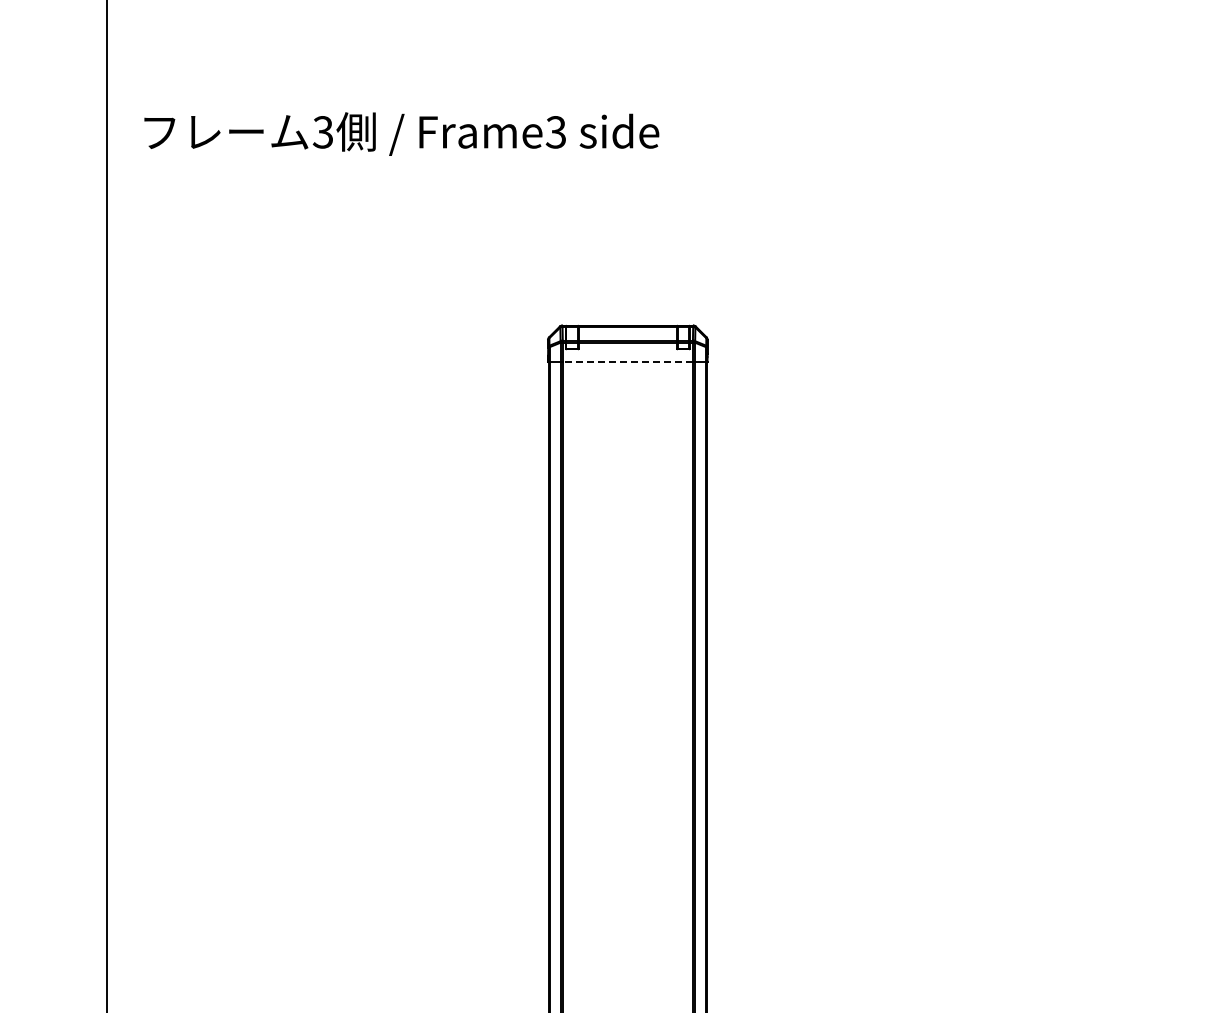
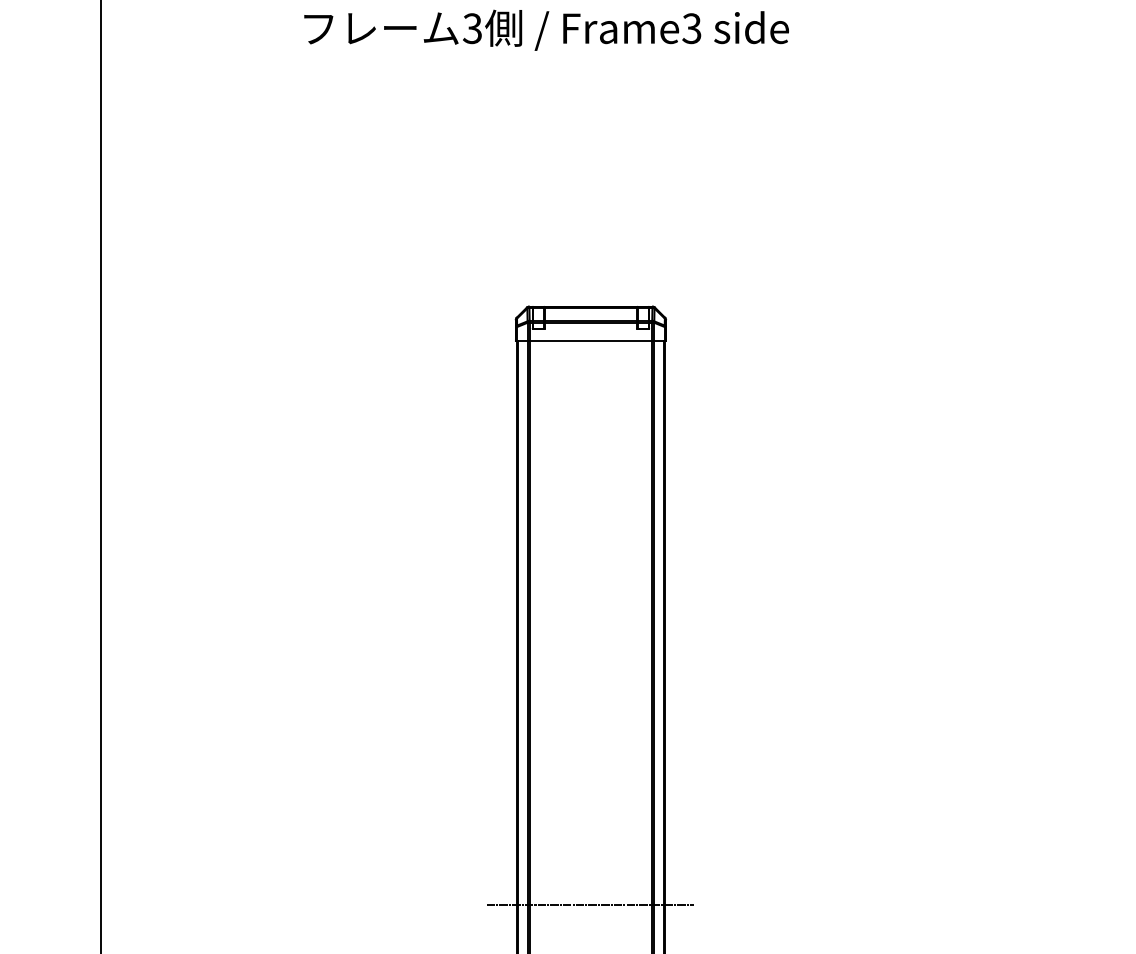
text: (401, 133) -> (546, 29), moved
line: (627, 362) -> (590, 341), dashed -> solid
line: (627, 960) -> (590, 904), added

